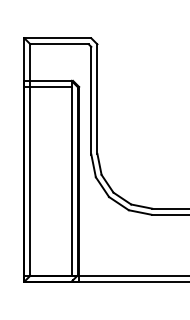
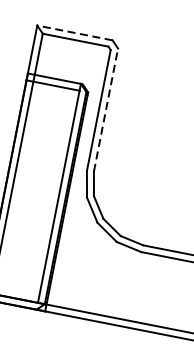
line: (57, 38) -> (74, 33), solid -> dashed
line: (97, 99) -> (106, 110), solid -> dashed

